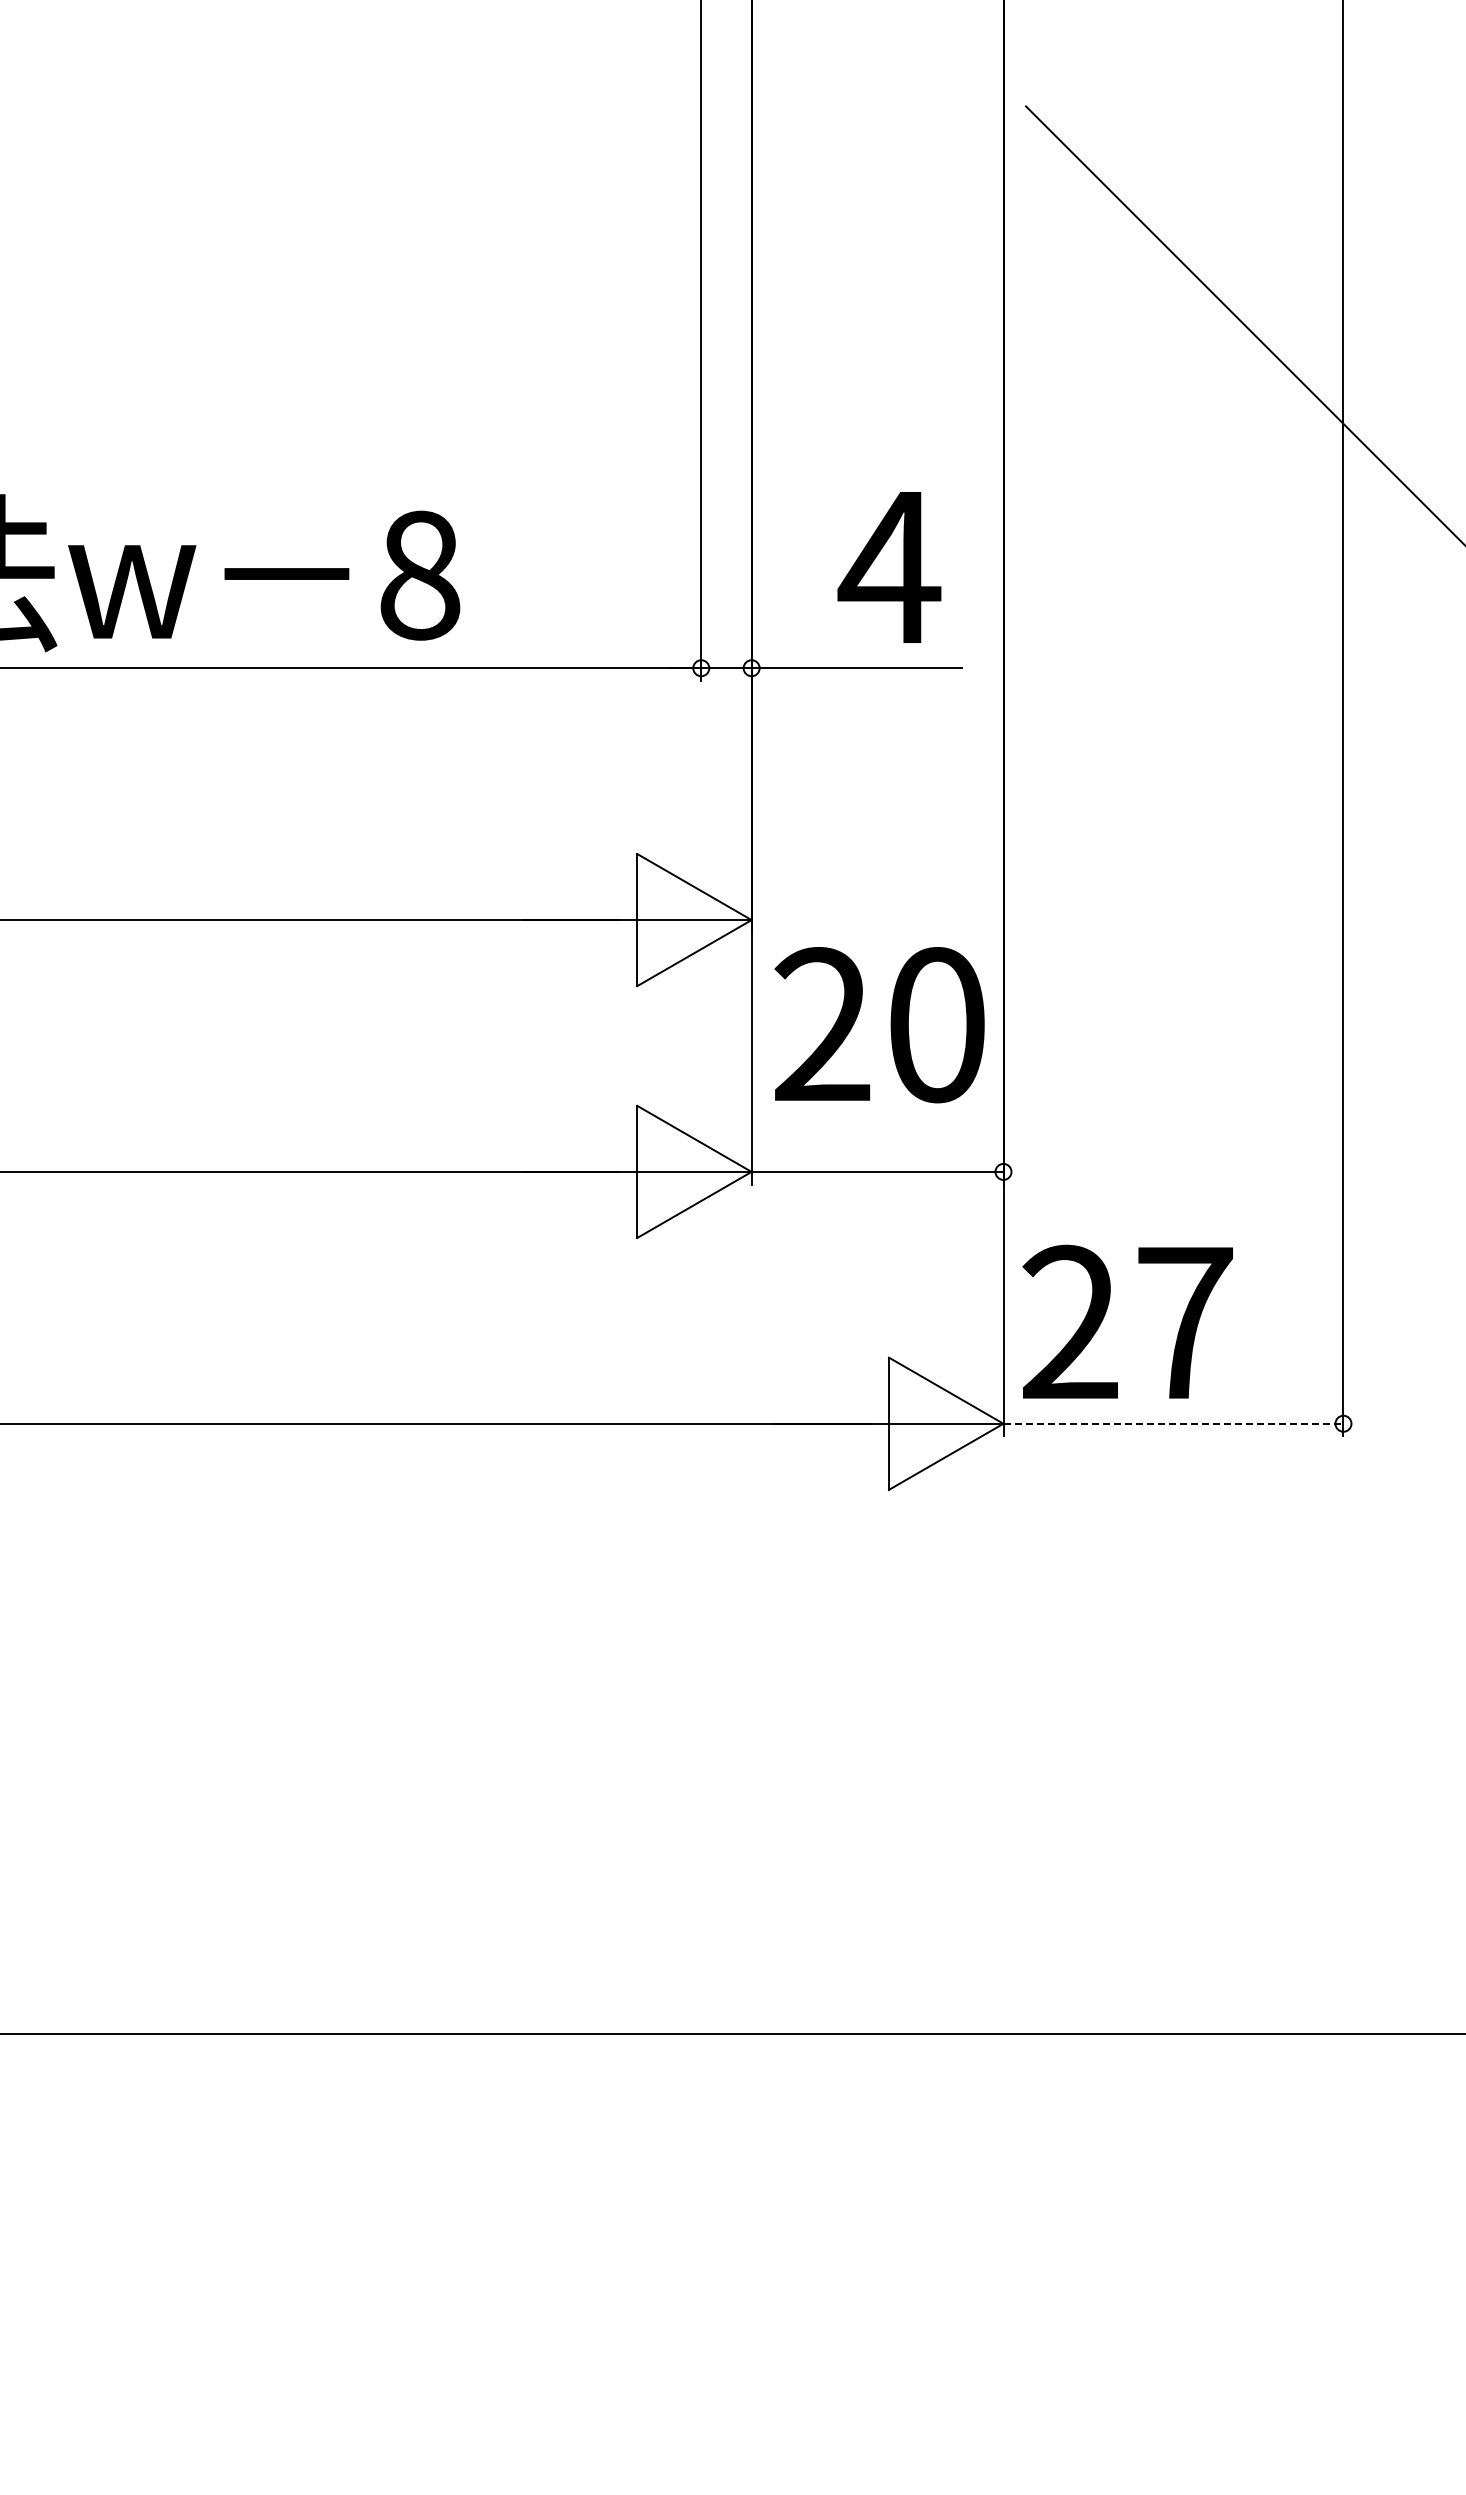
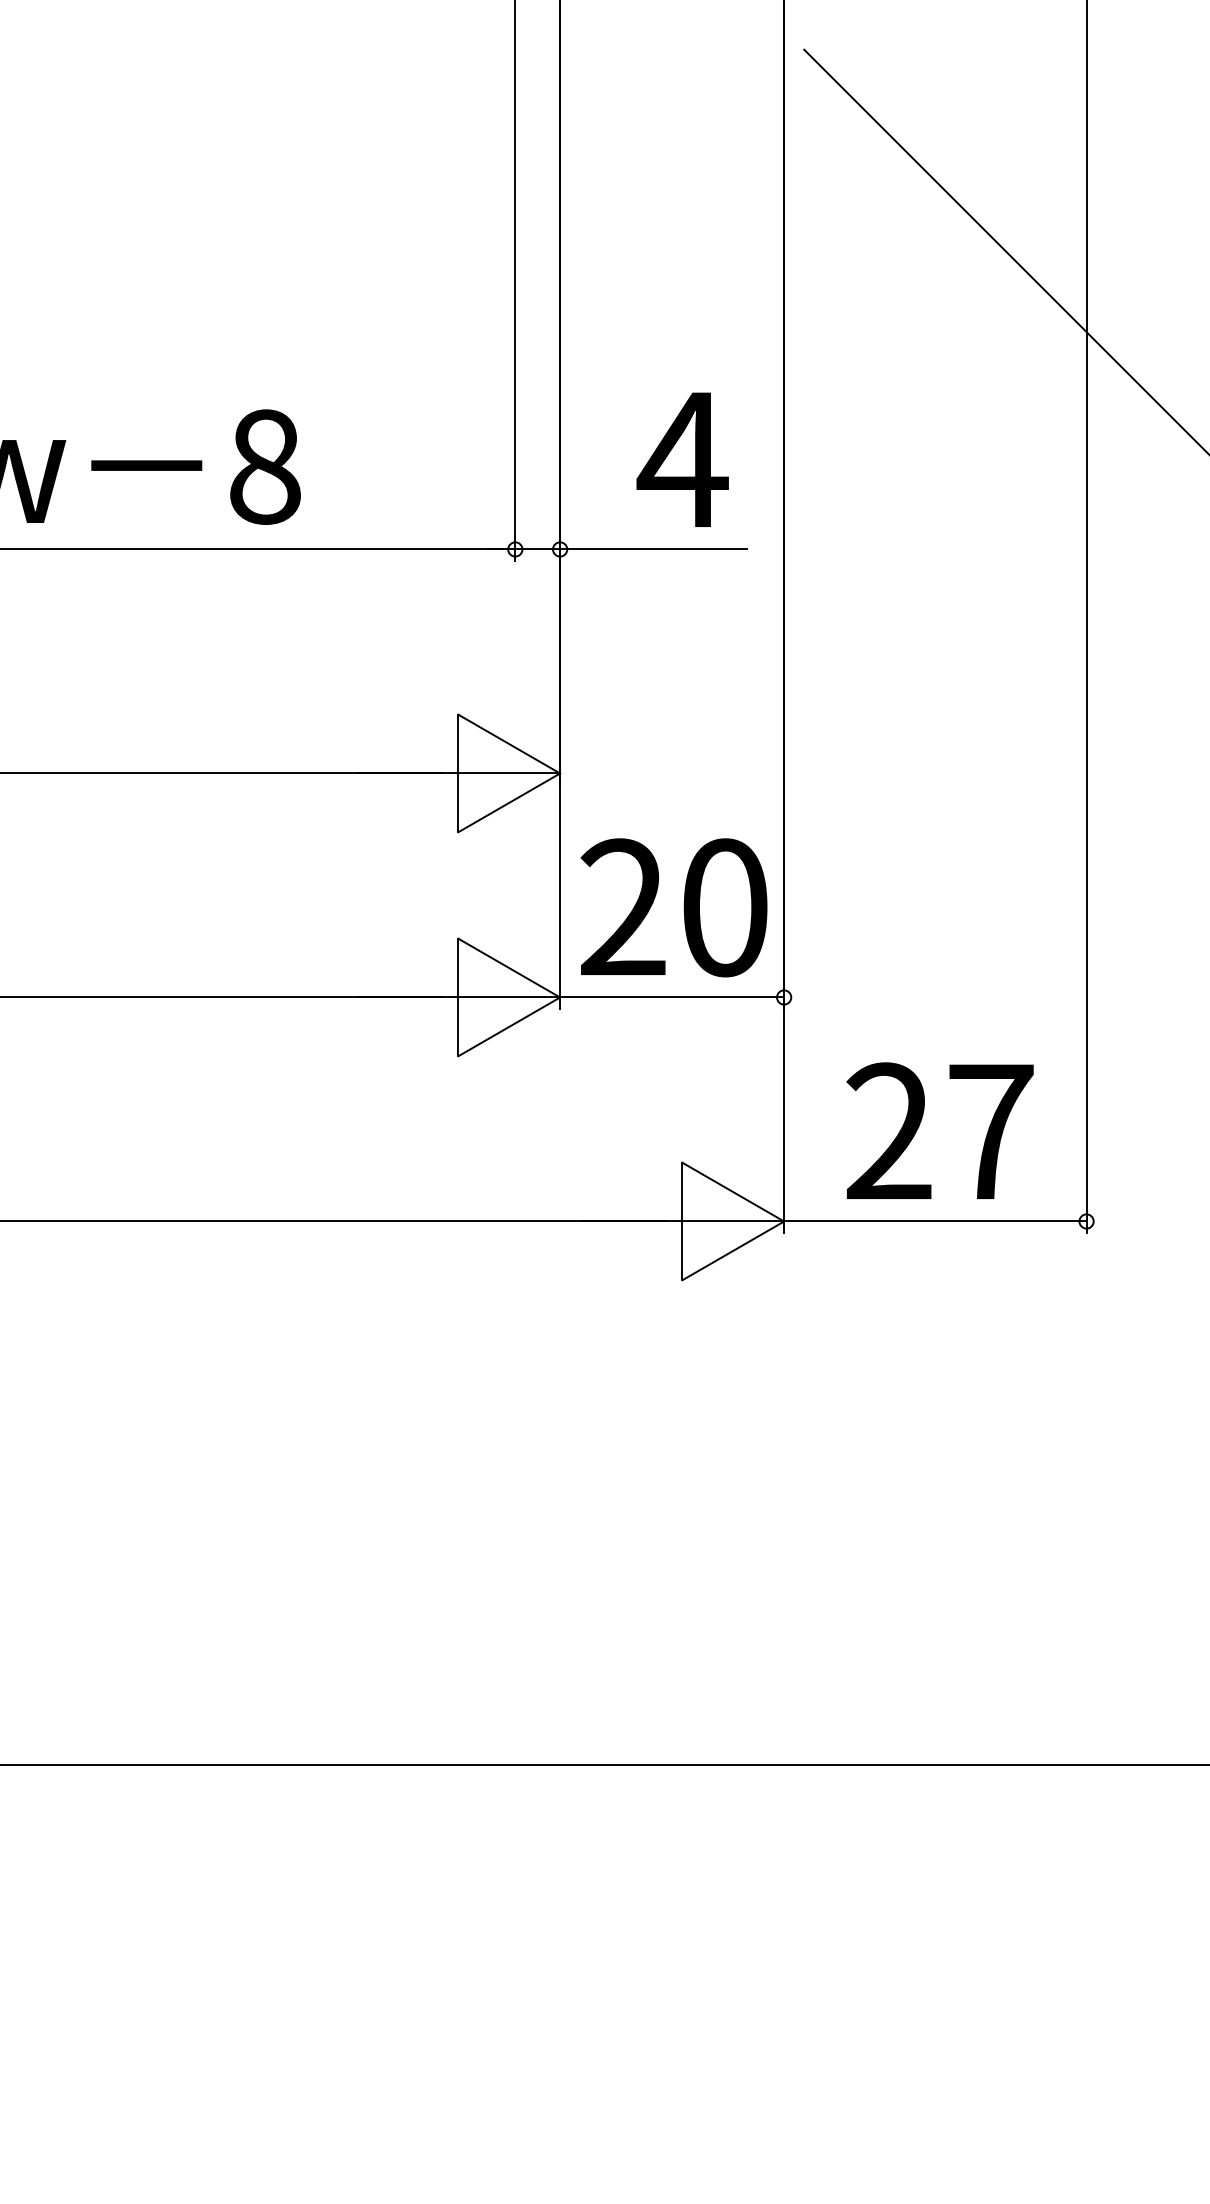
text: (879, 1025) -> (673, 908), moved
text: (1127, 1321) -> (939, 1130), moved
line: (1173, 1423) -> (935, 1221), dashed -> solid

